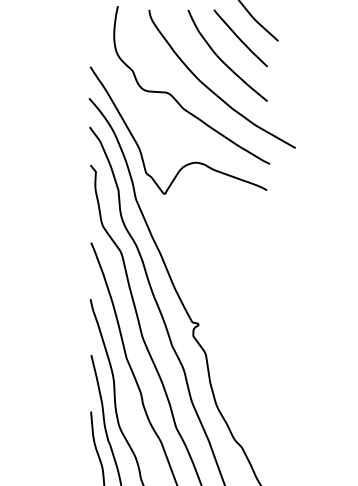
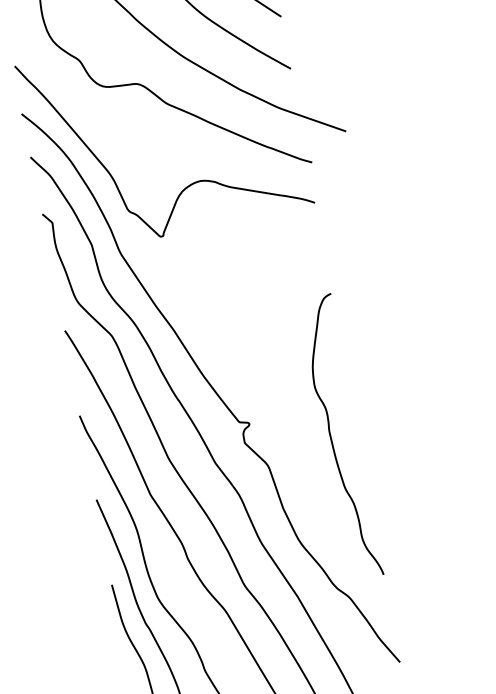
curve: (250, 343) -> (332, 437), added

